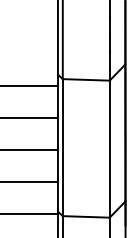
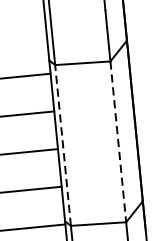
line: (62, 147) -> (62, 145), solid -> dashed
line: (109, 149) -> (118, 142), solid -> dashed

